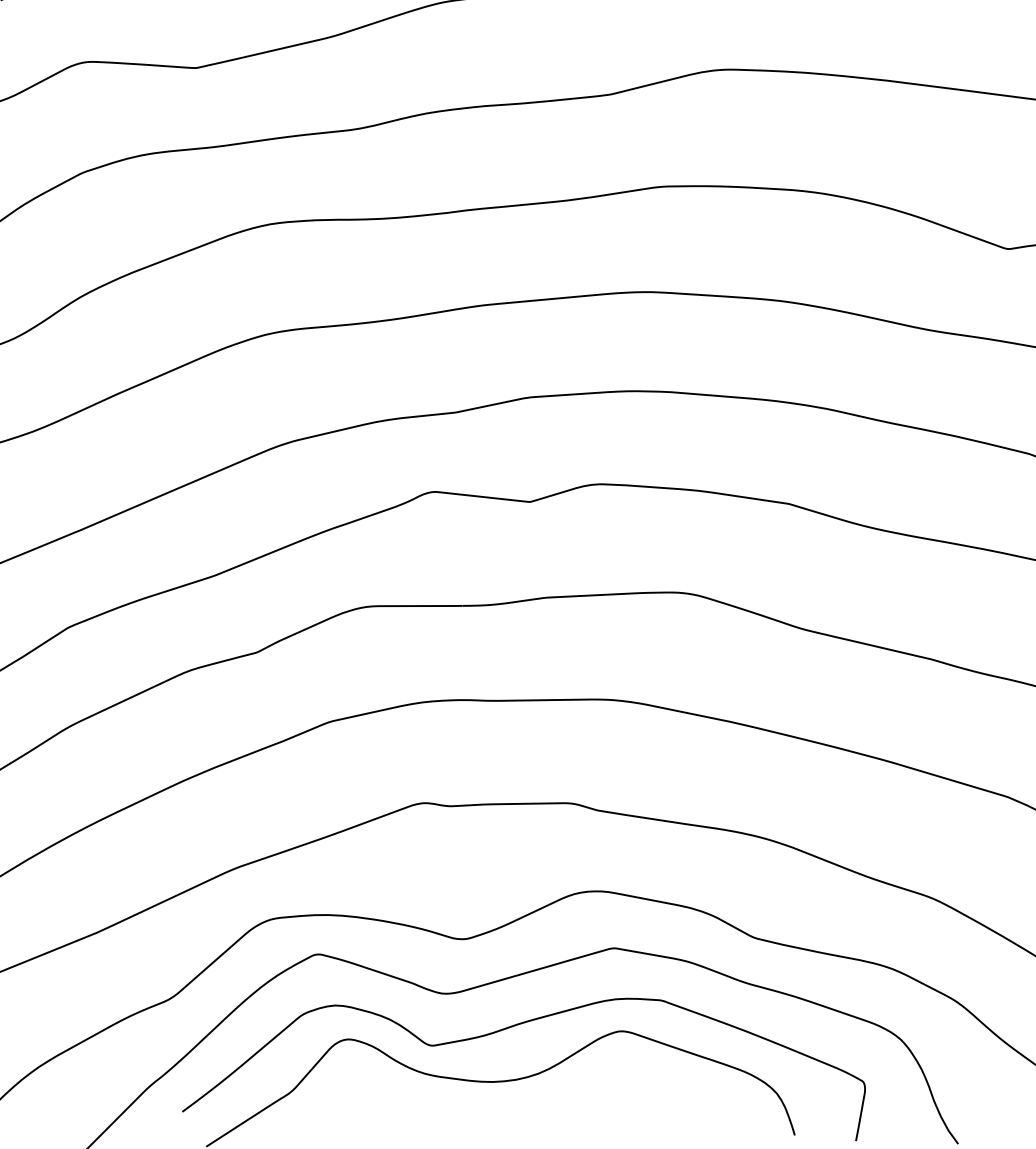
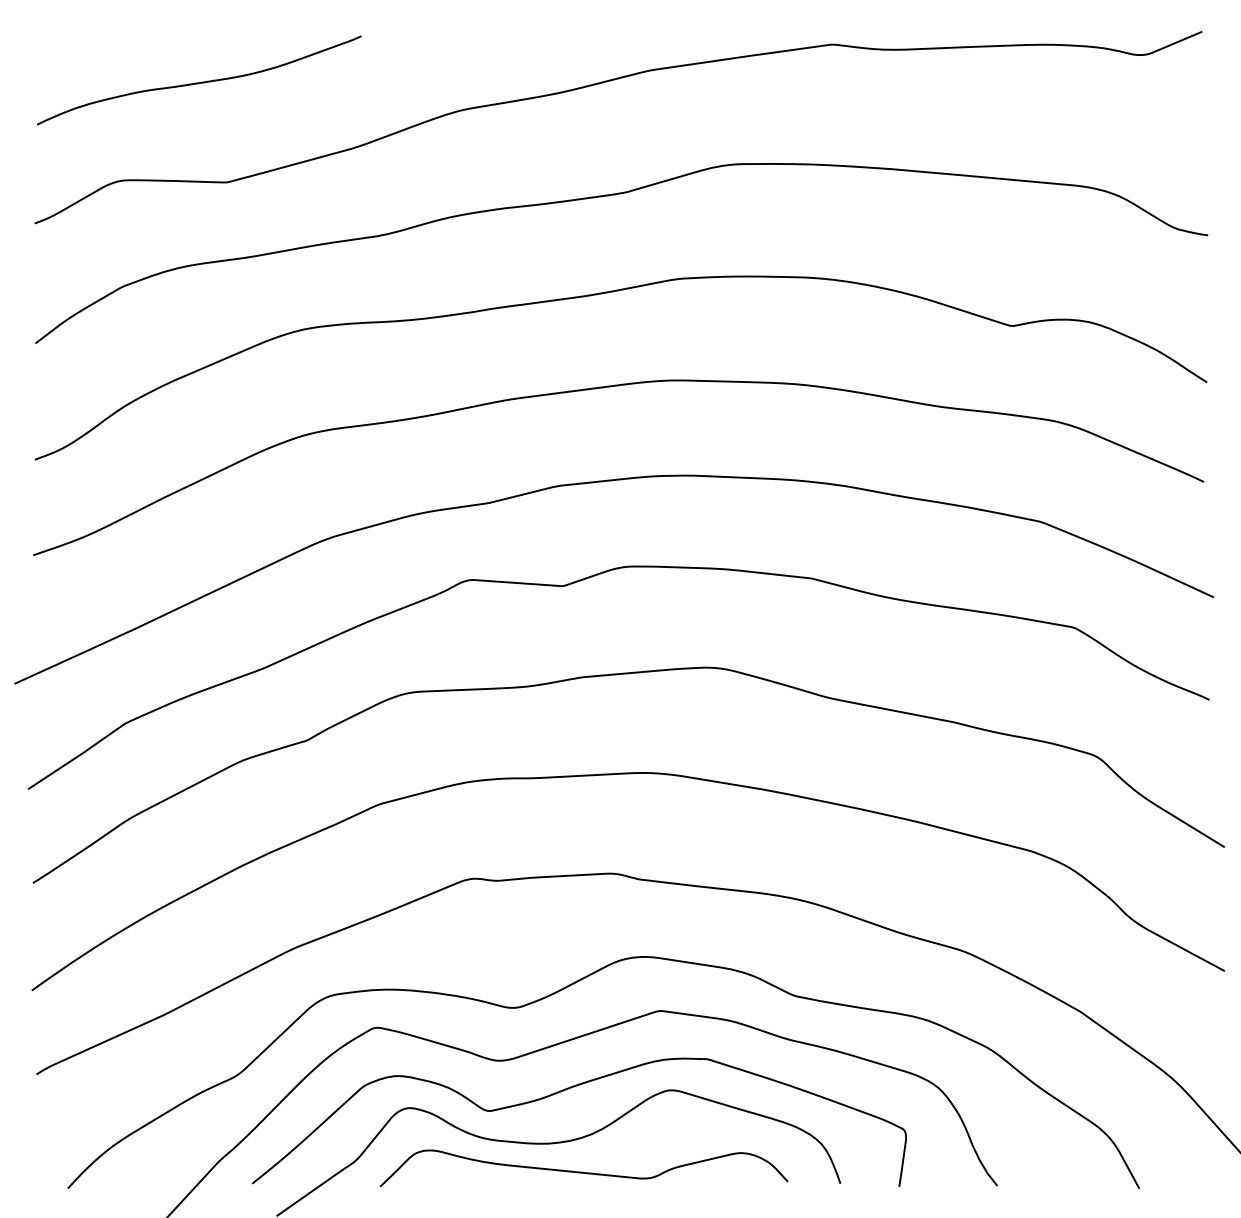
curve: (526, 1112) -> (582, 1171), added

